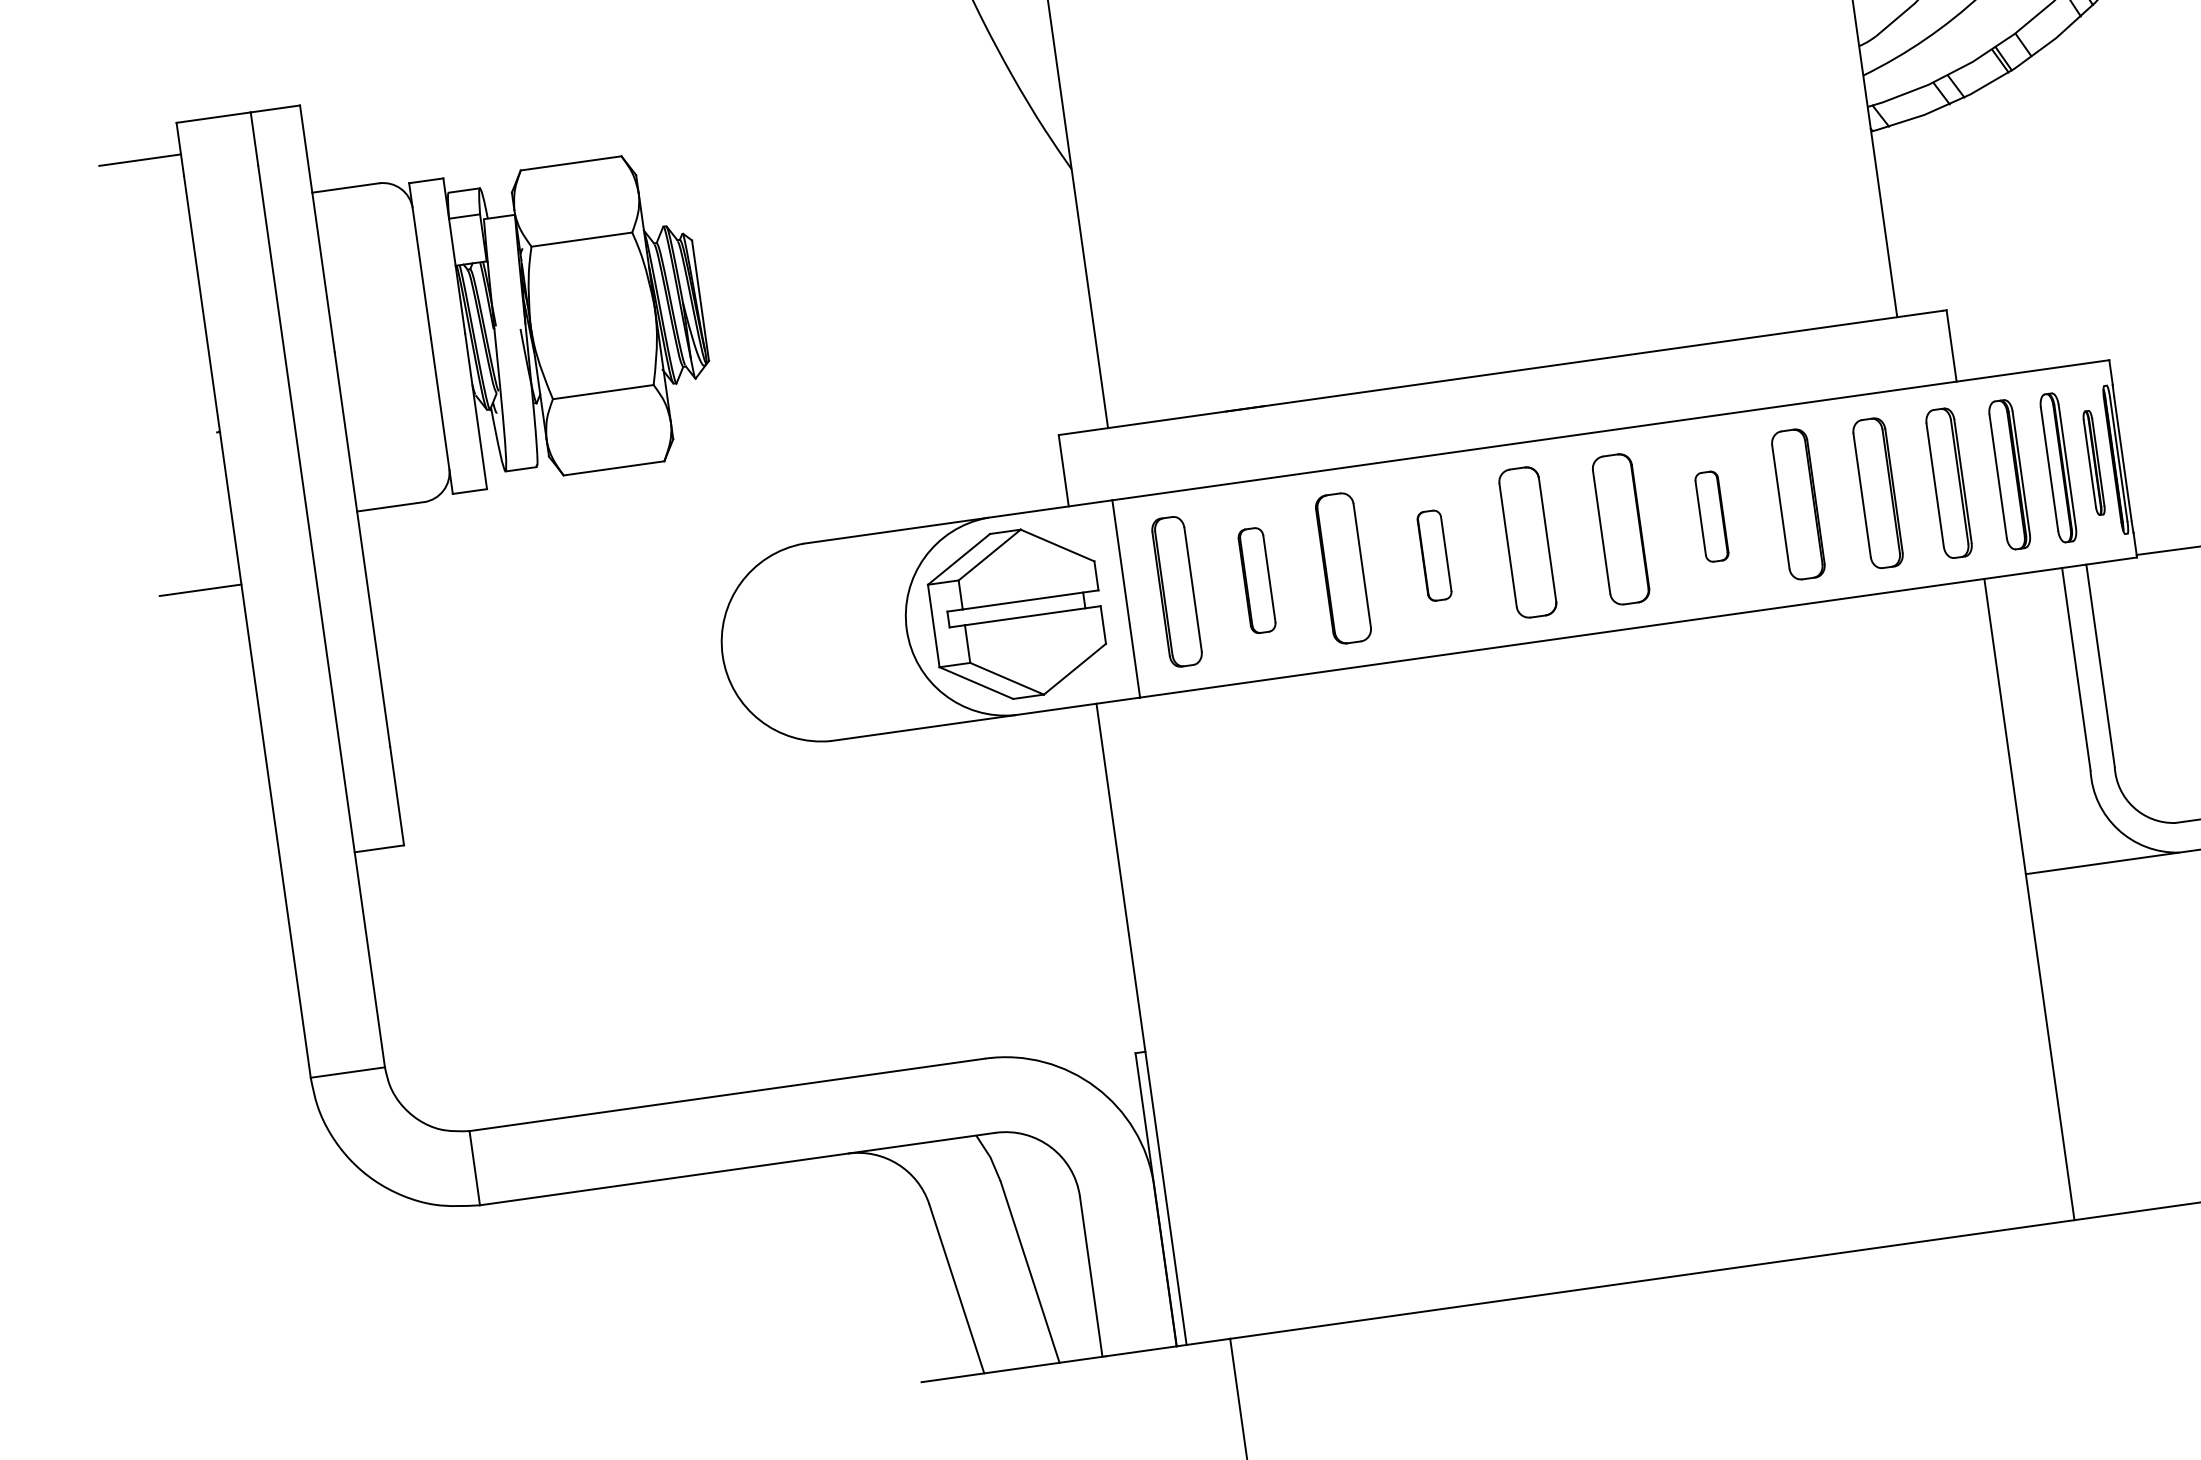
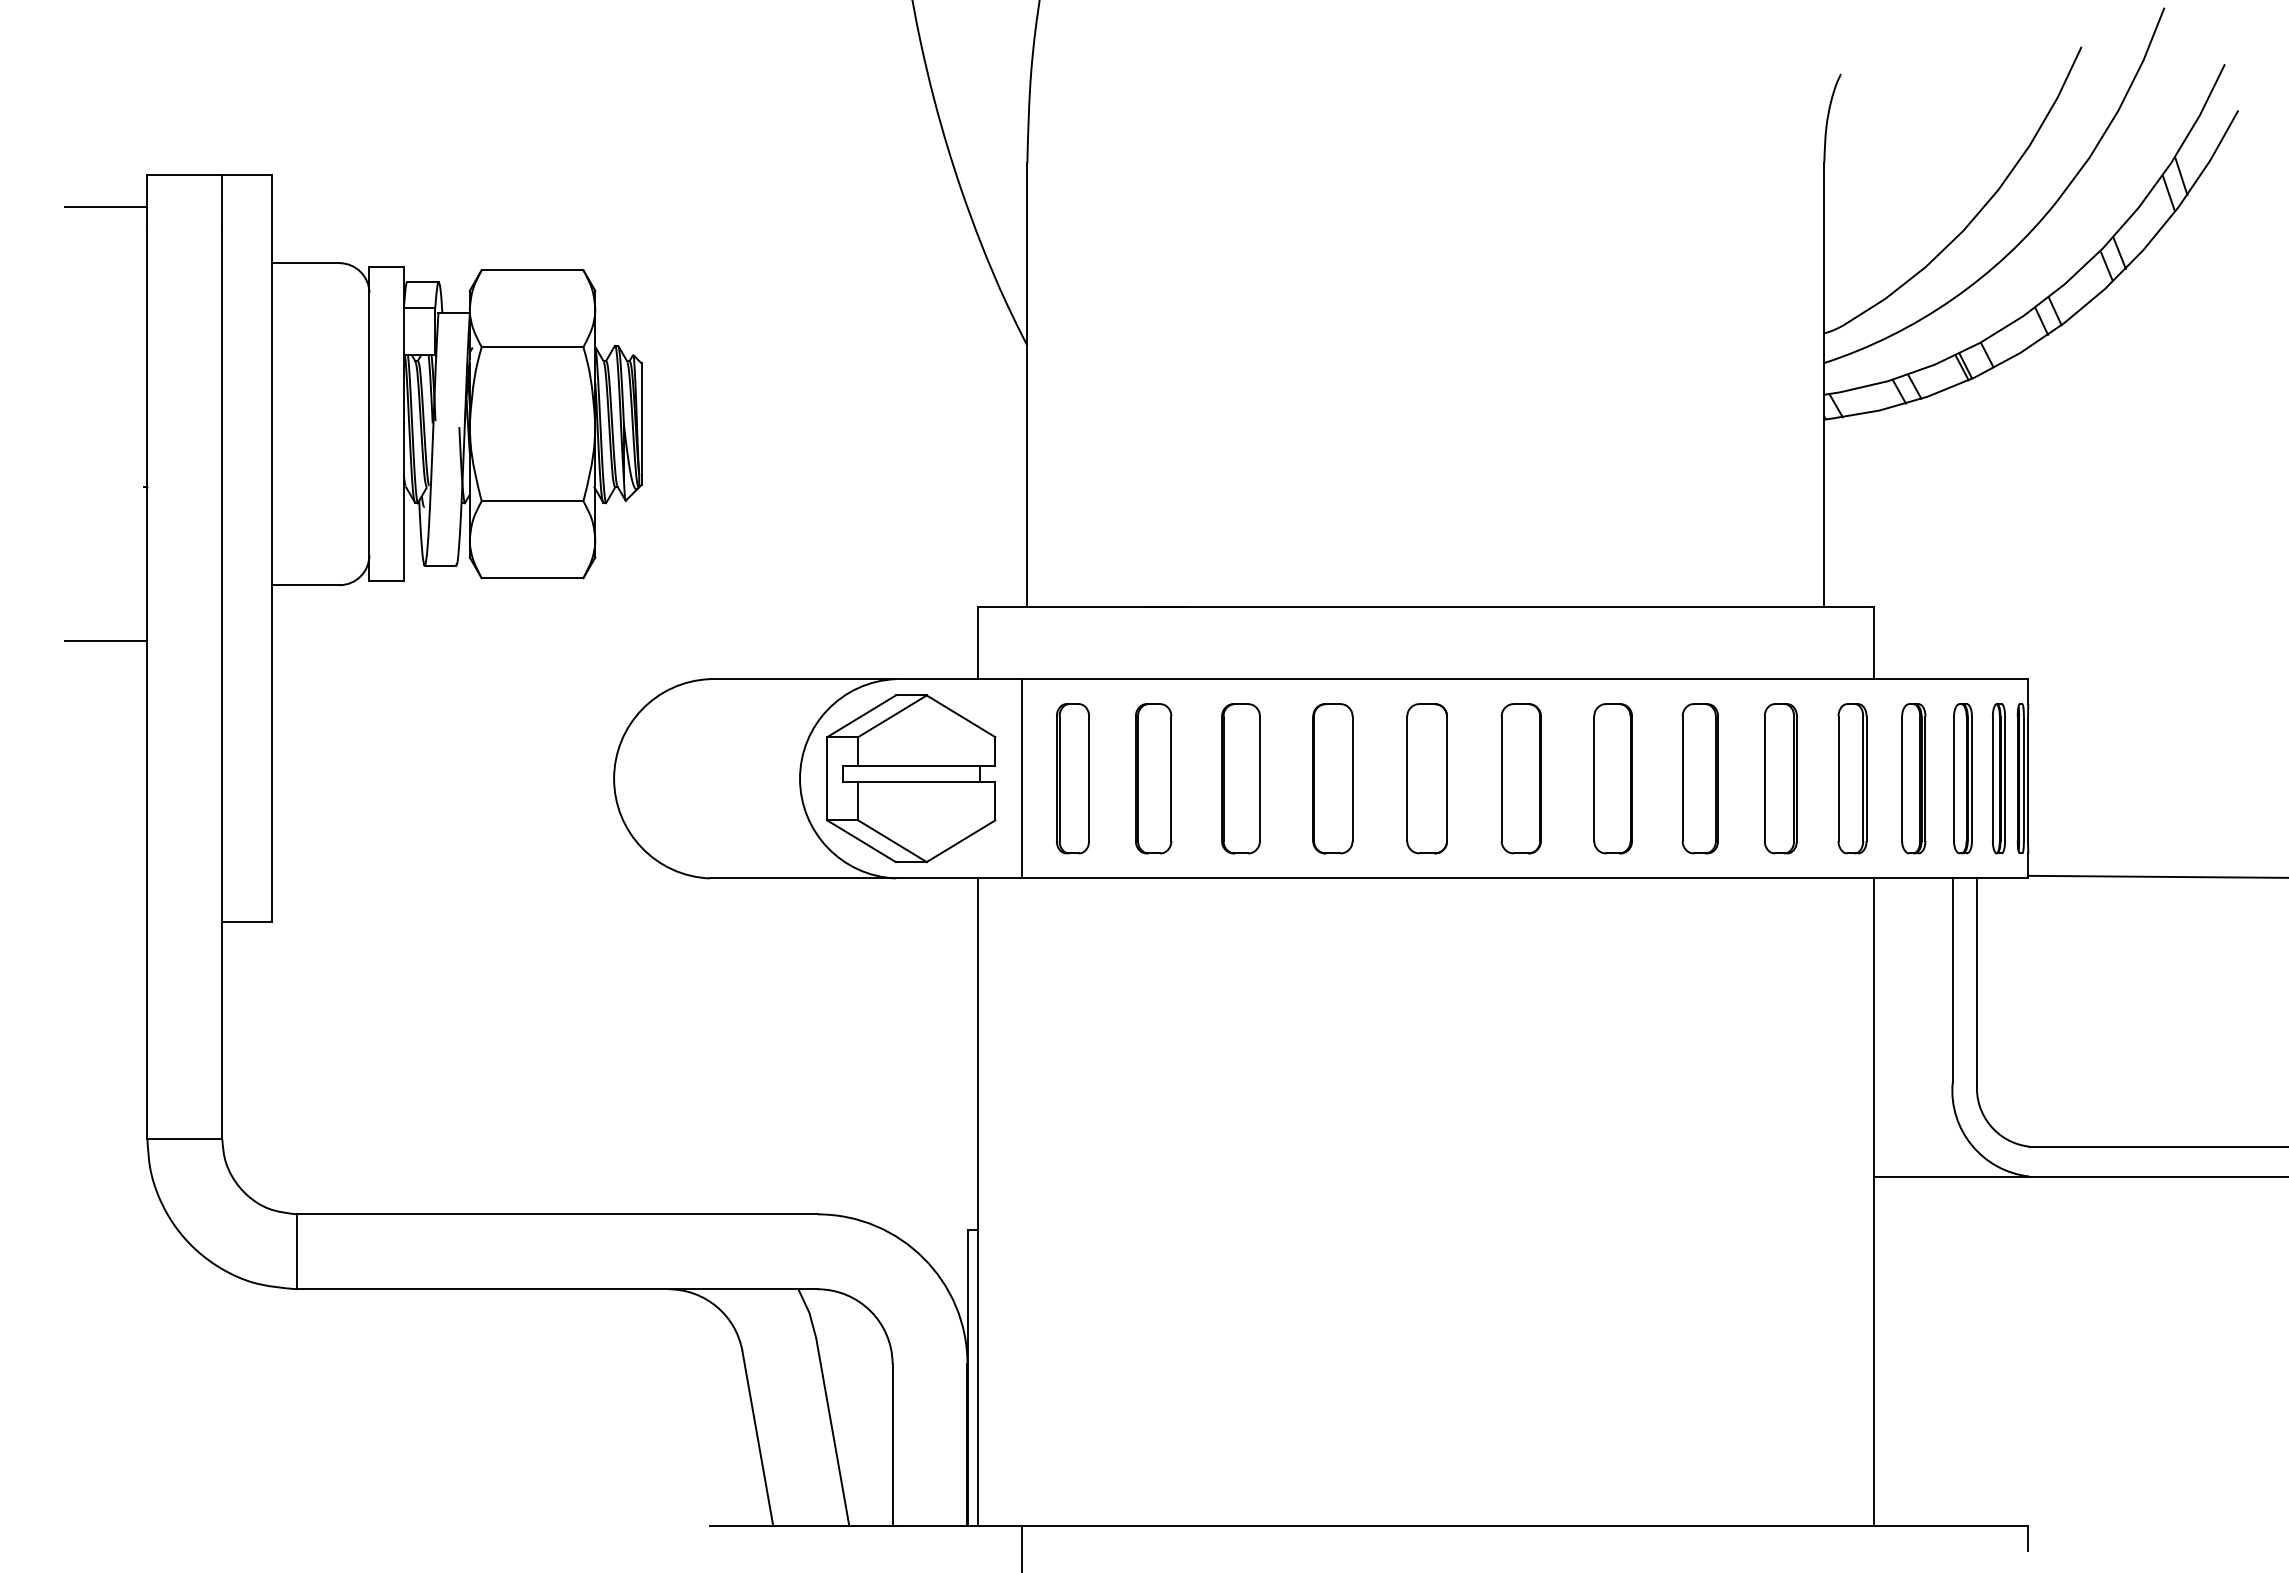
part: (2093, 462) -> (1998, 778), size x1.43
part: (1711, 516) -> (1612, 778), size x1.67
part: (1434, 555) -> (1332, 778), size x1.67
part: (1256, 580) -> (1153, 778), size x1.43

